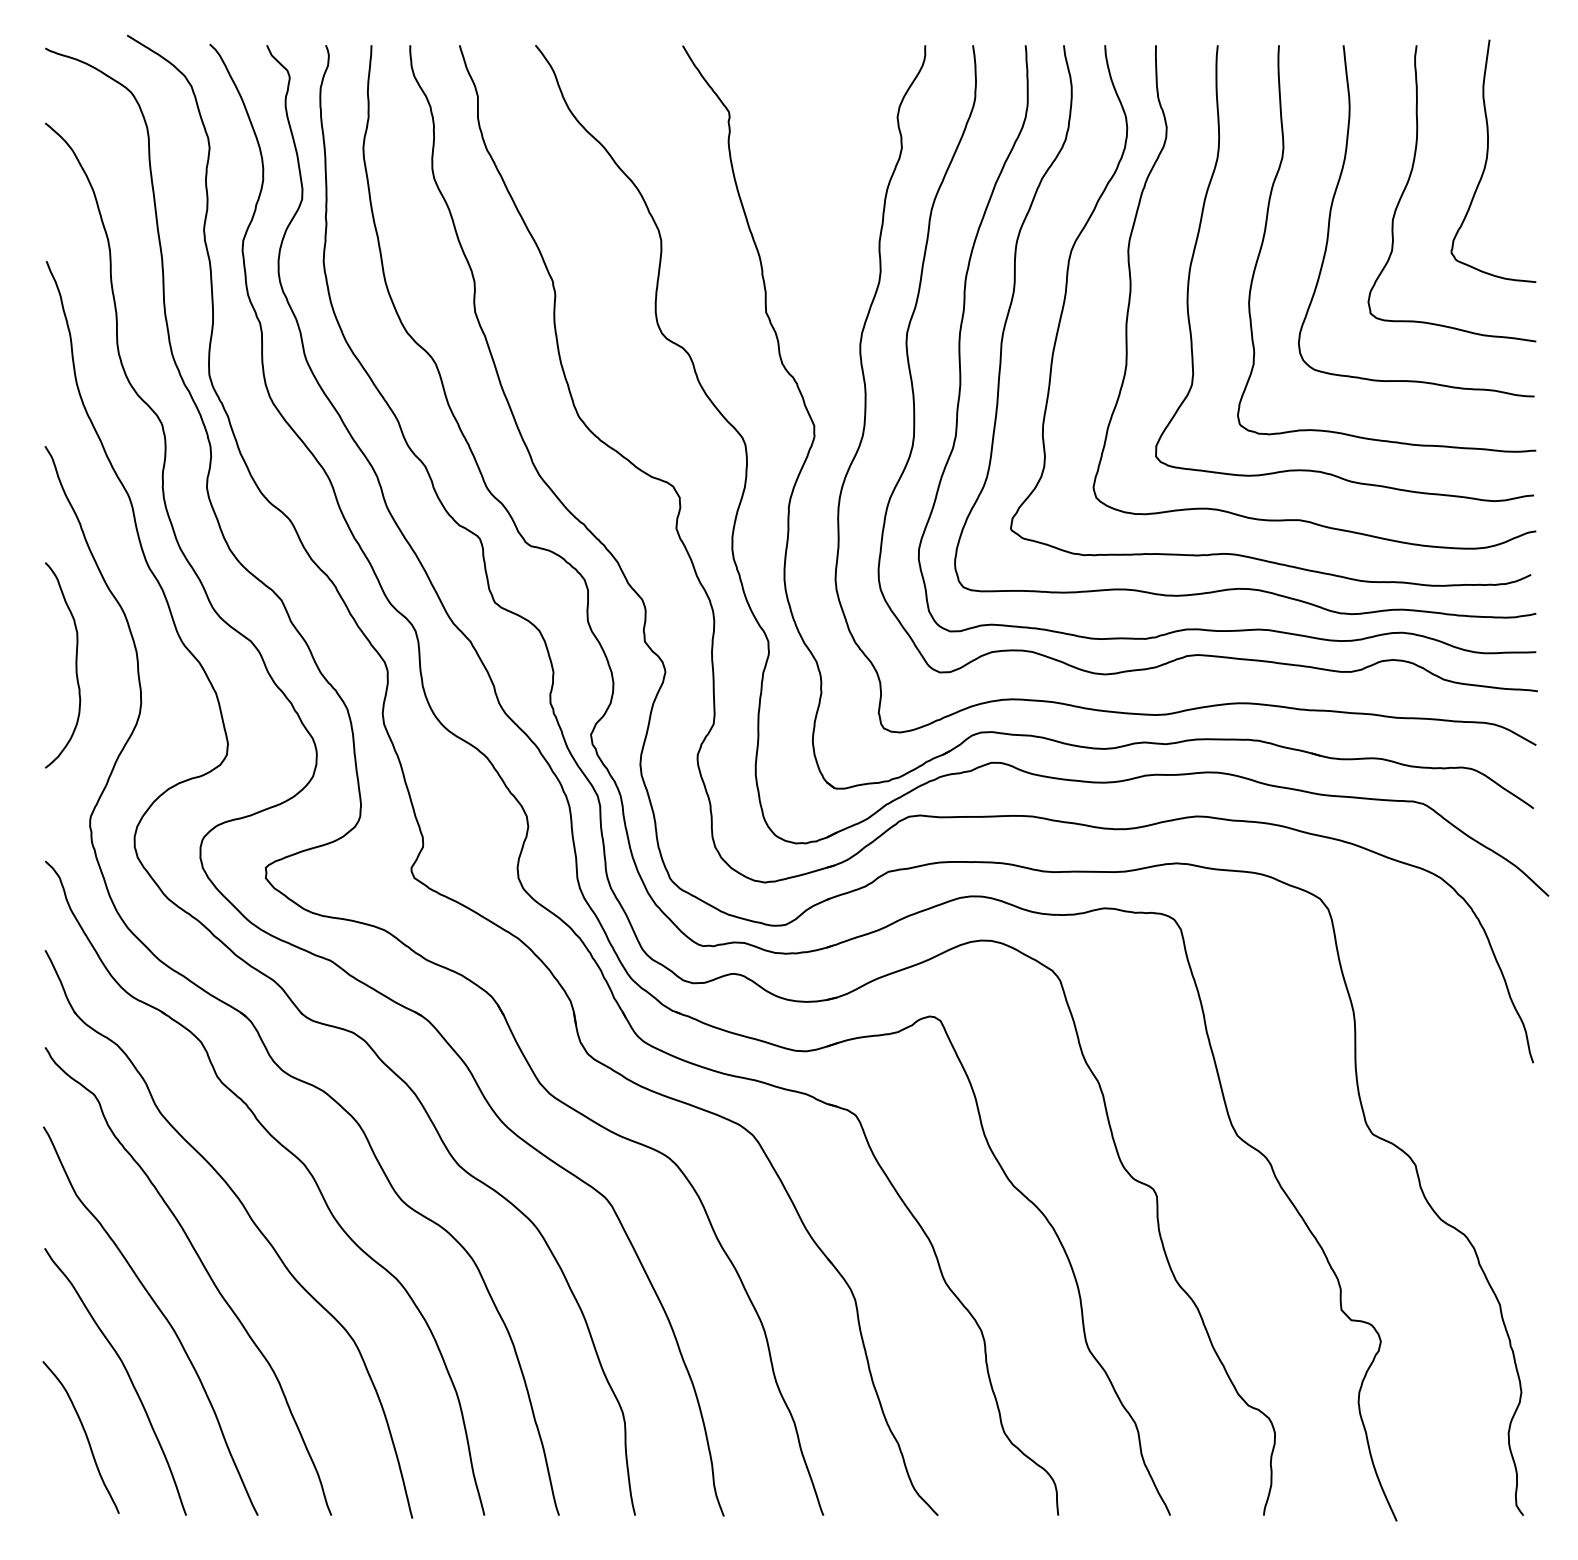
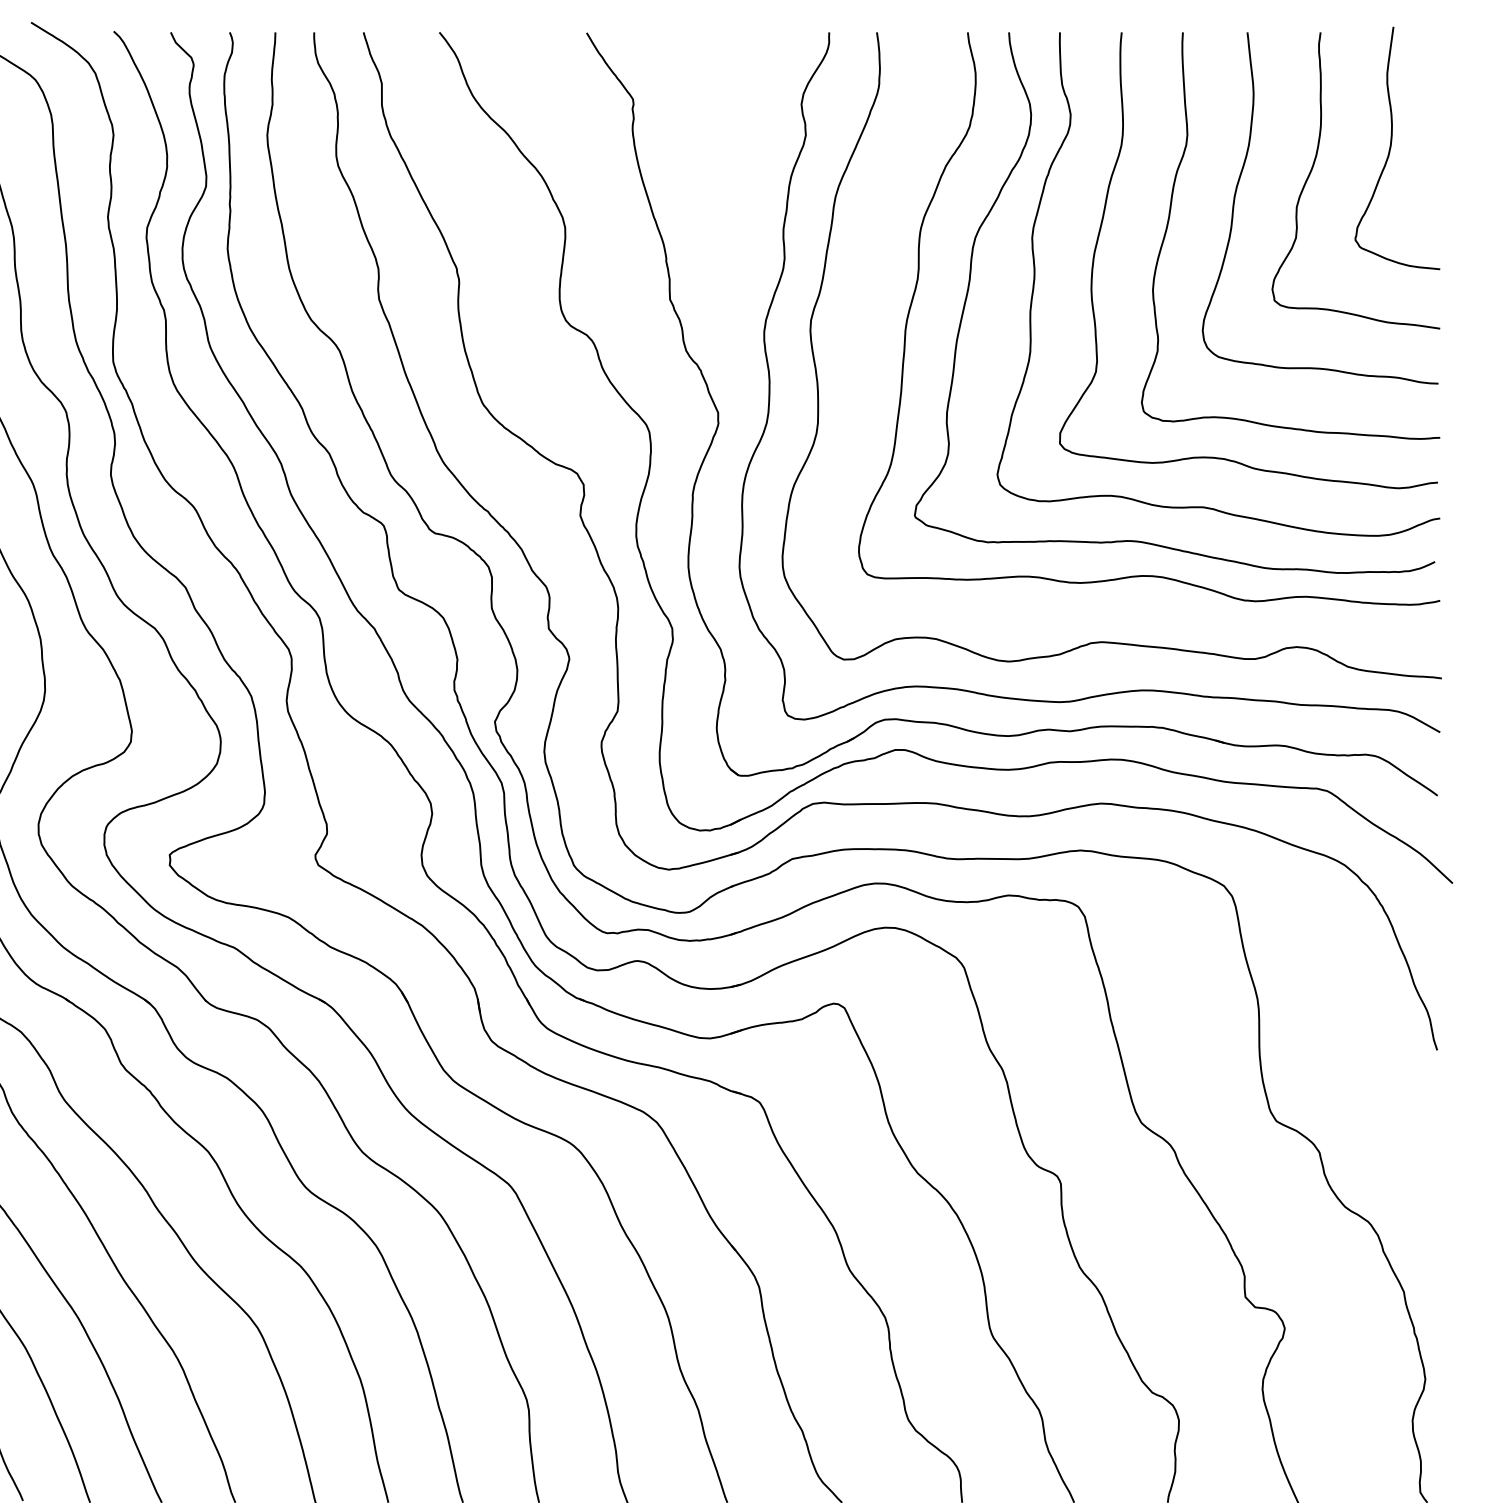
curve: (964, 314) -> (868, 301), removed

